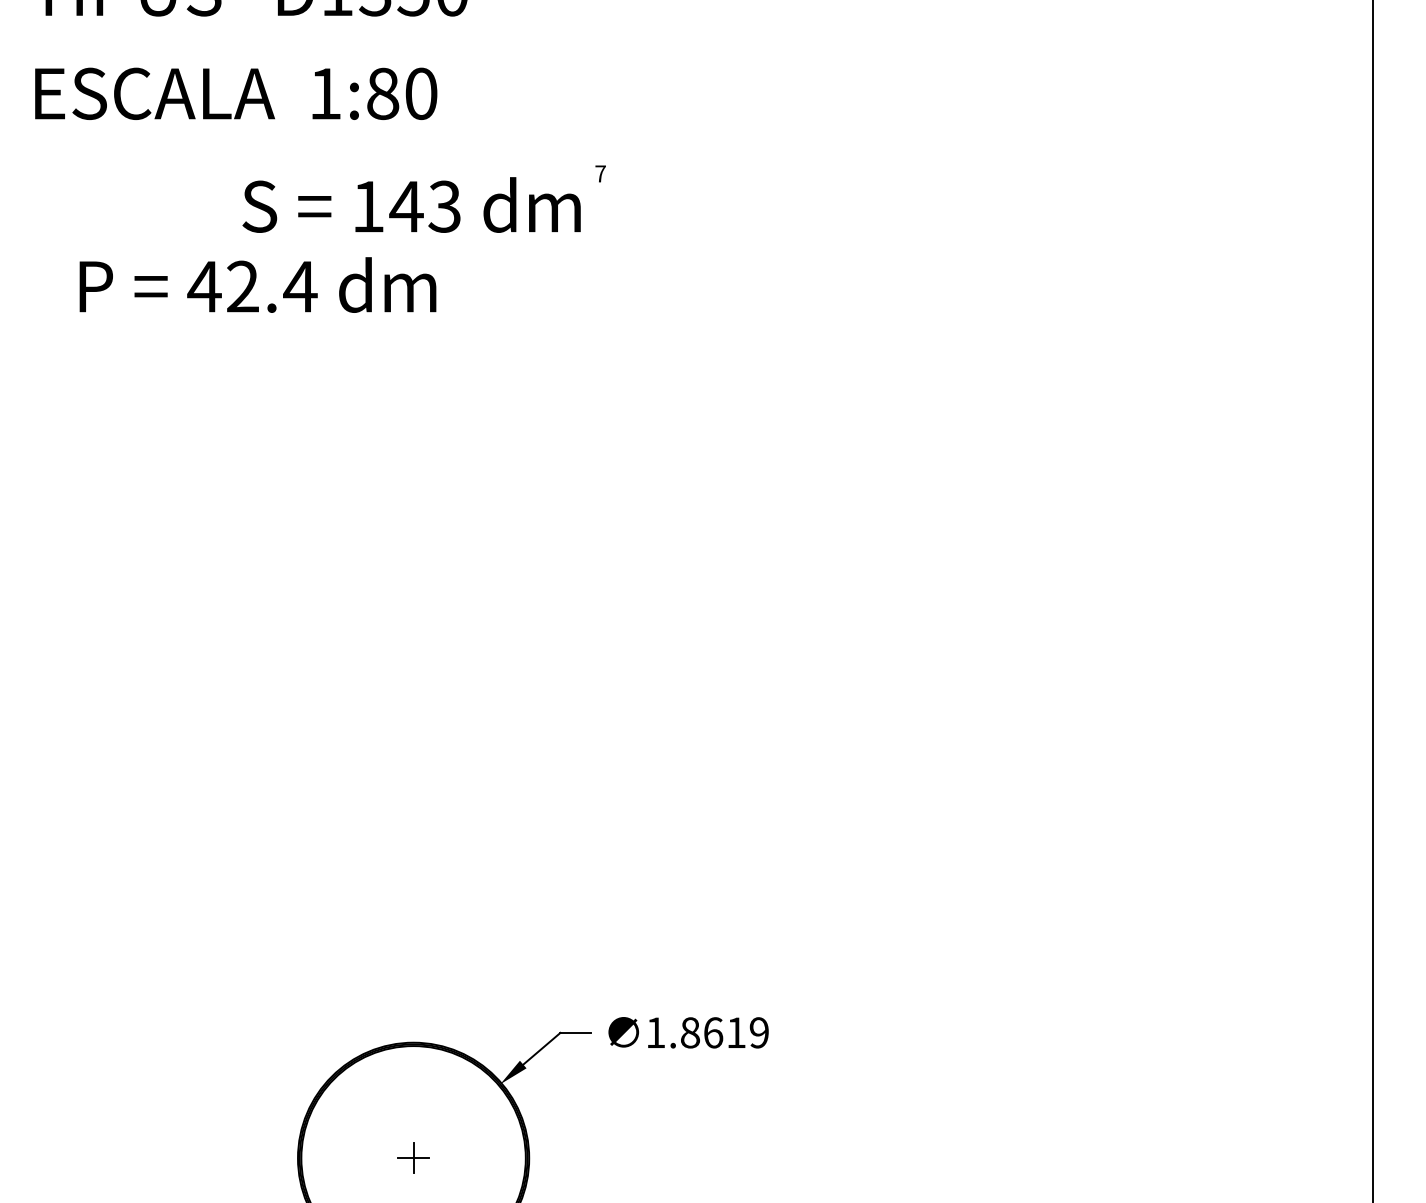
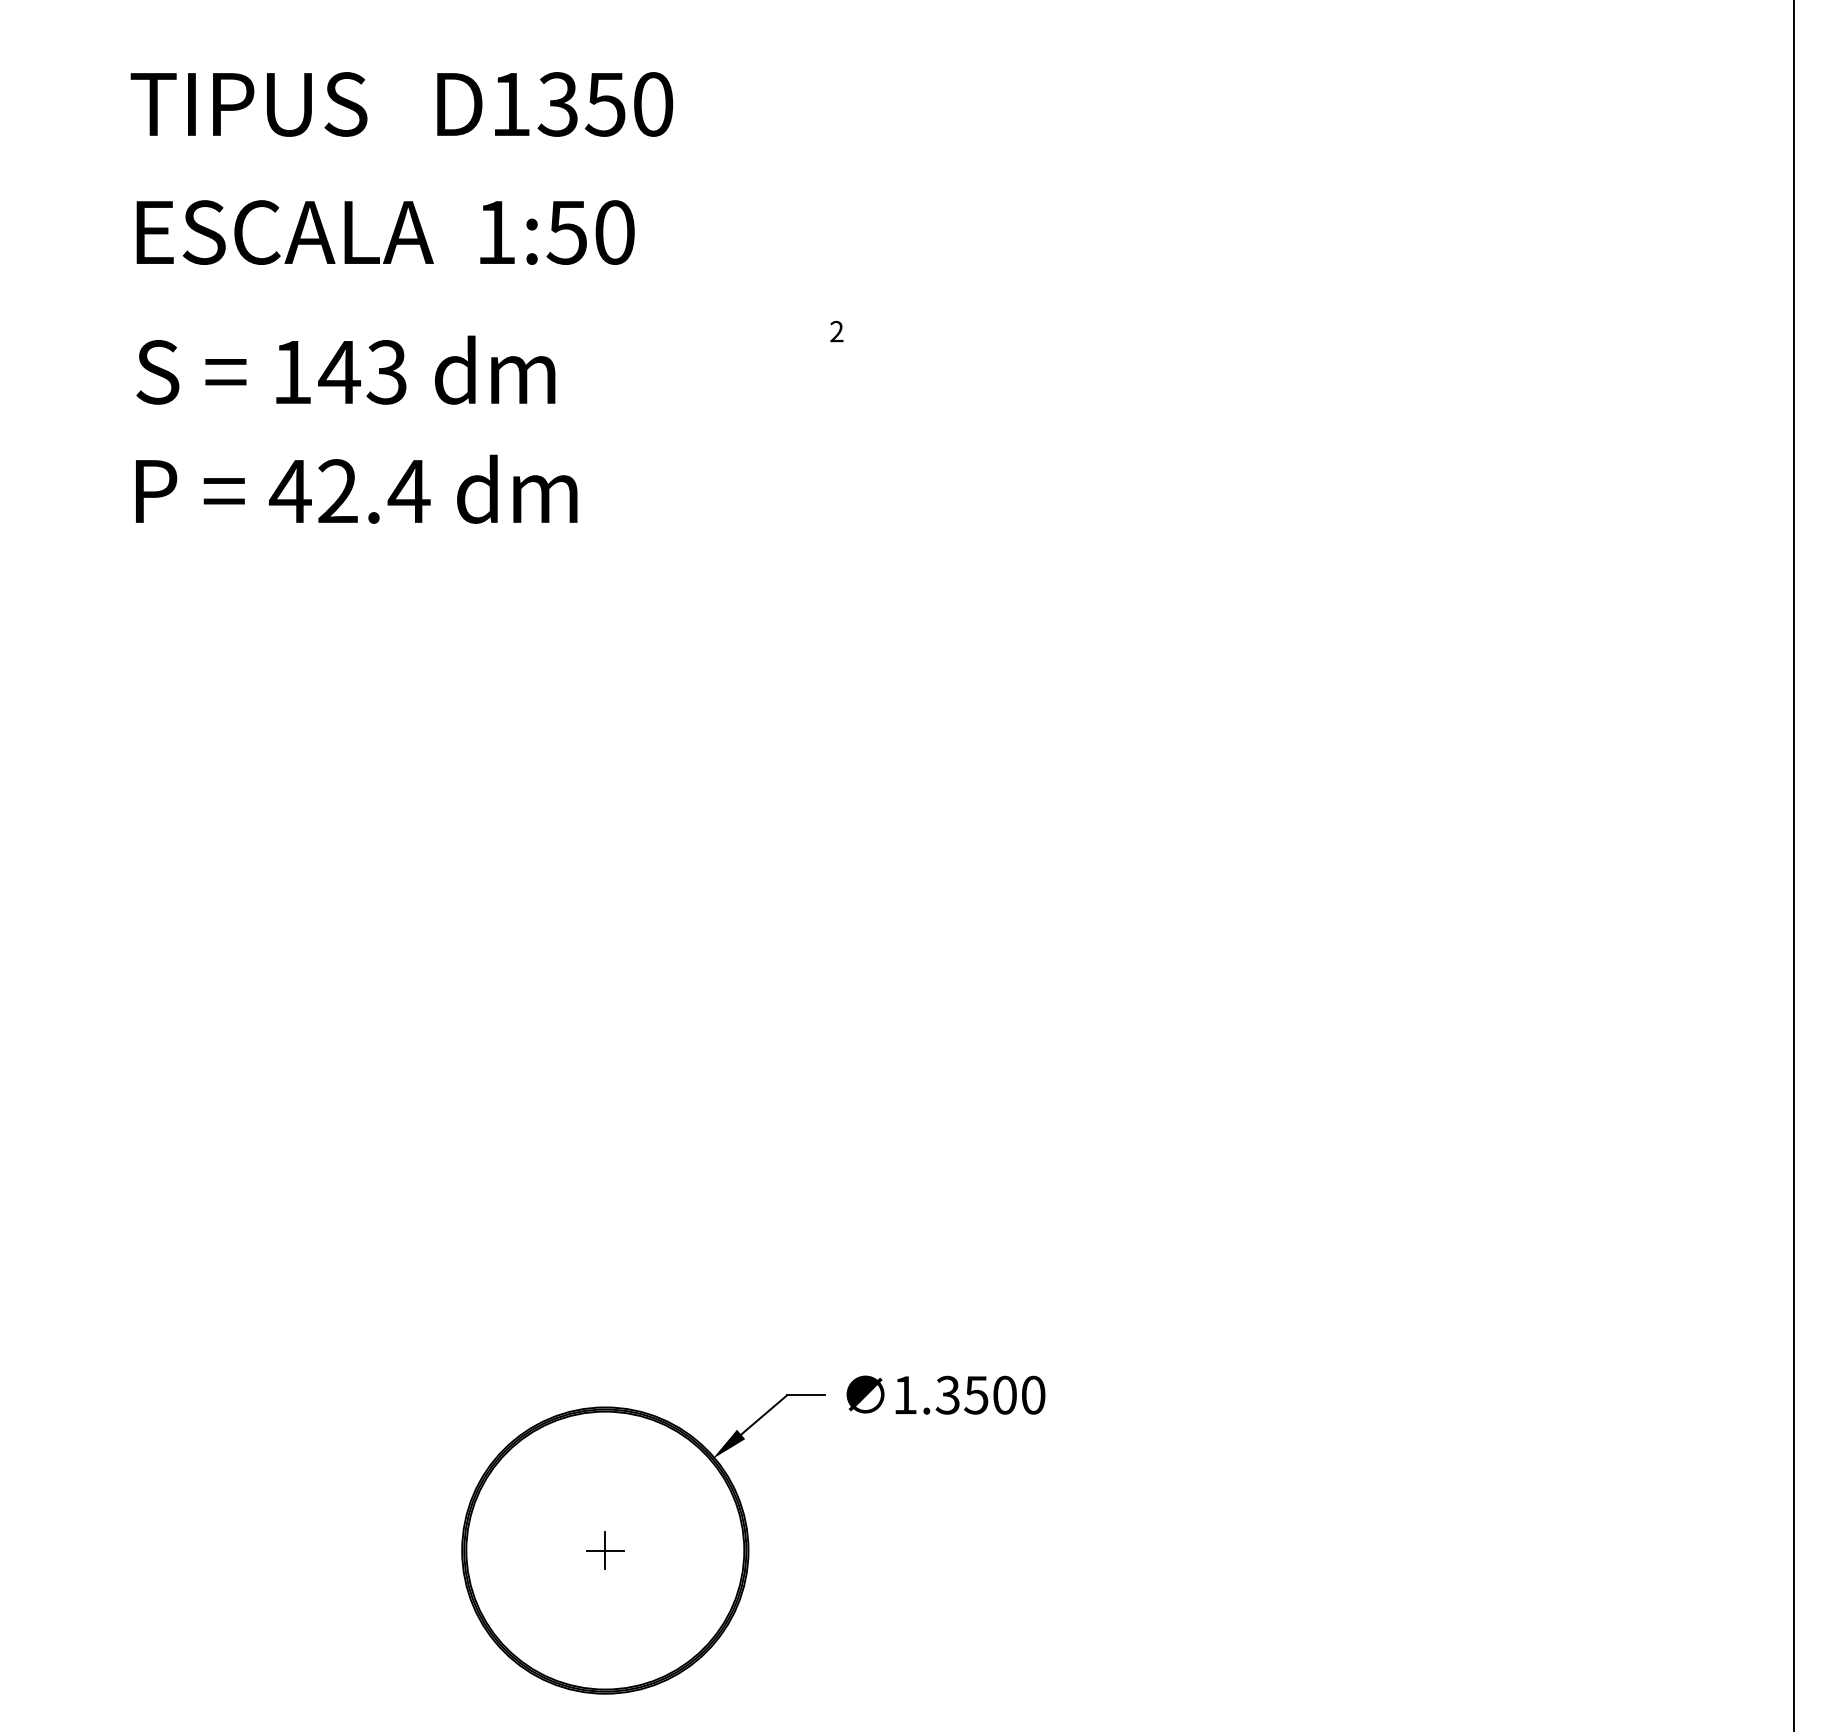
text: (382, 93) -> (566, 232), 1:80 -> 1:50
text: (600, 173) -> (836, 331), 7 -> 2
text: (411, 204) -> (345, 369), moved
text: (257, 284) -> (356, 488), moved
text: (724, 1032) -> (990, 1394), 1.8619 -> 1.3500

